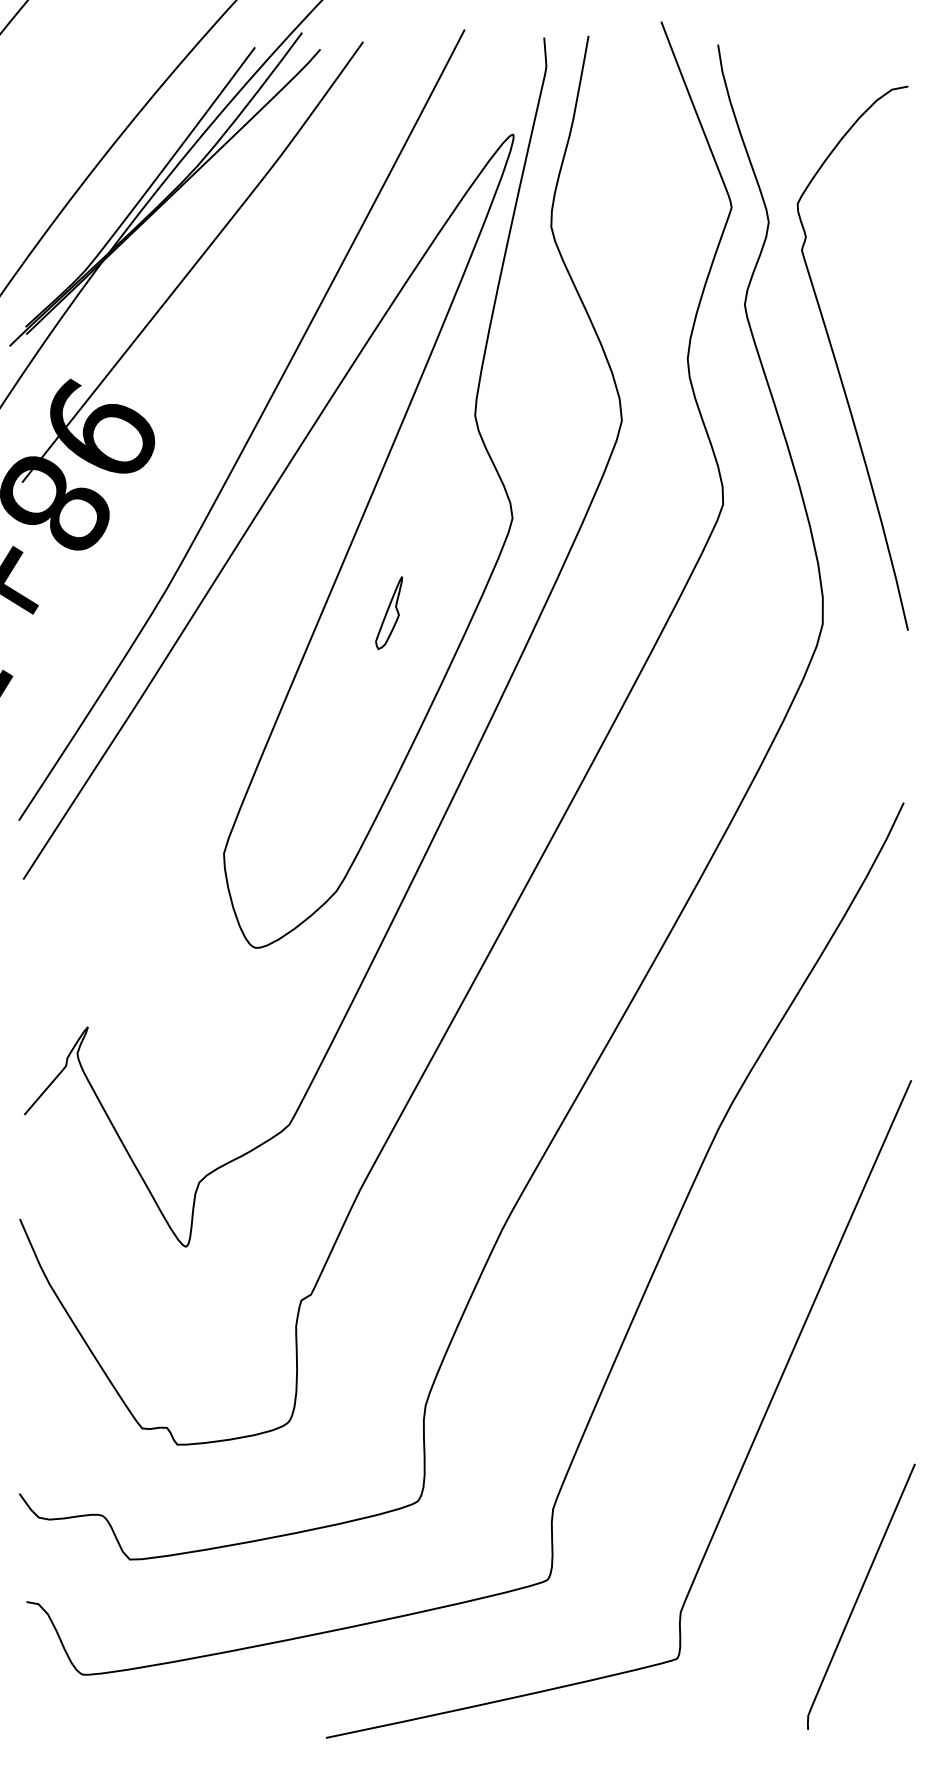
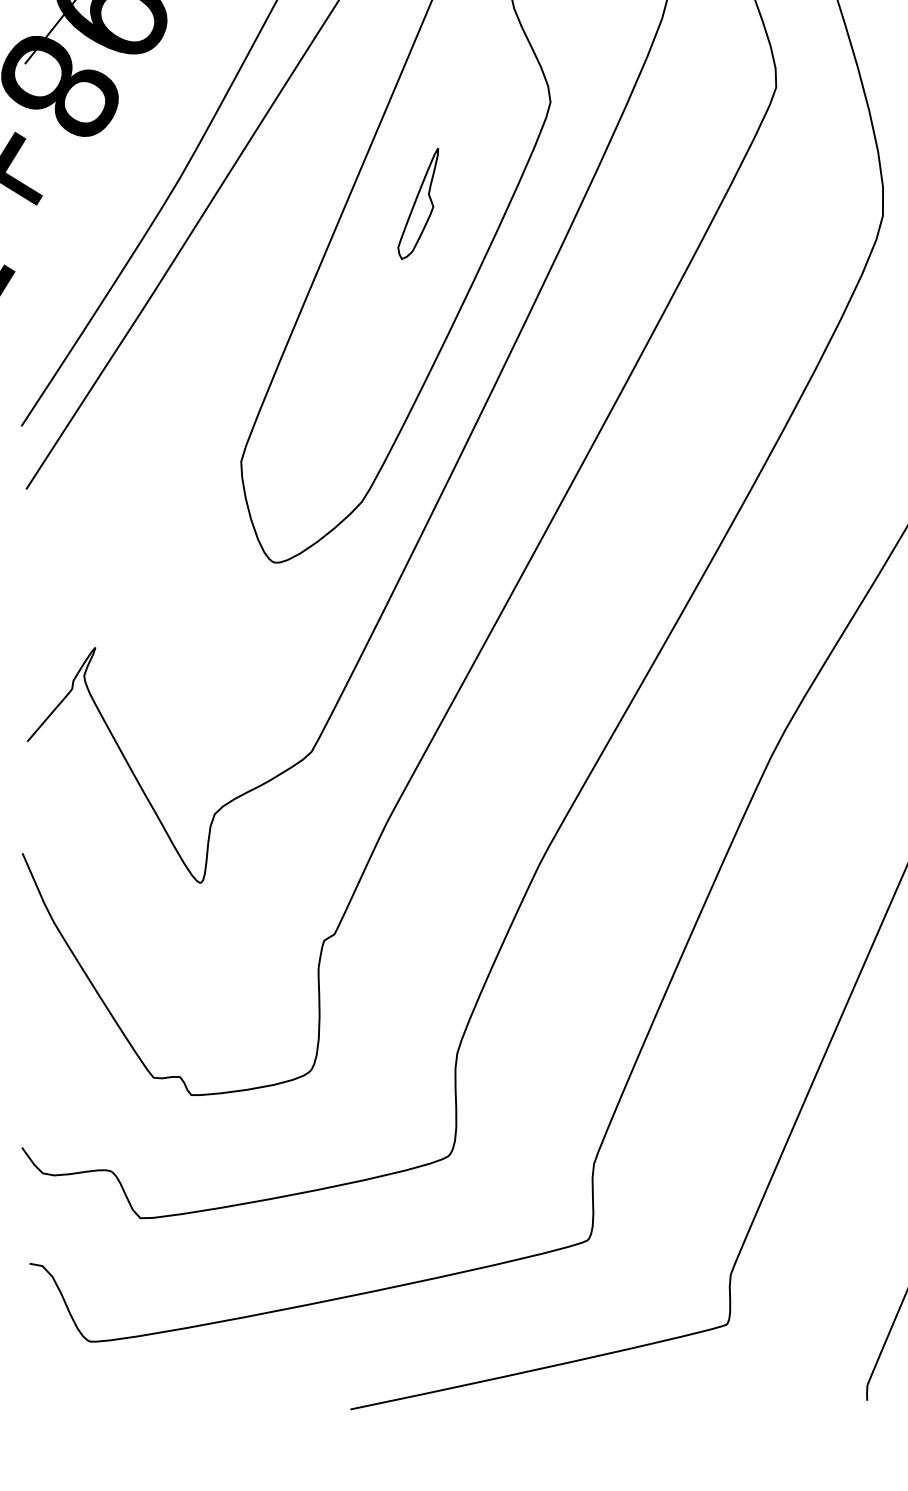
part: (388, 612) -> (417, 203), size x1.43

